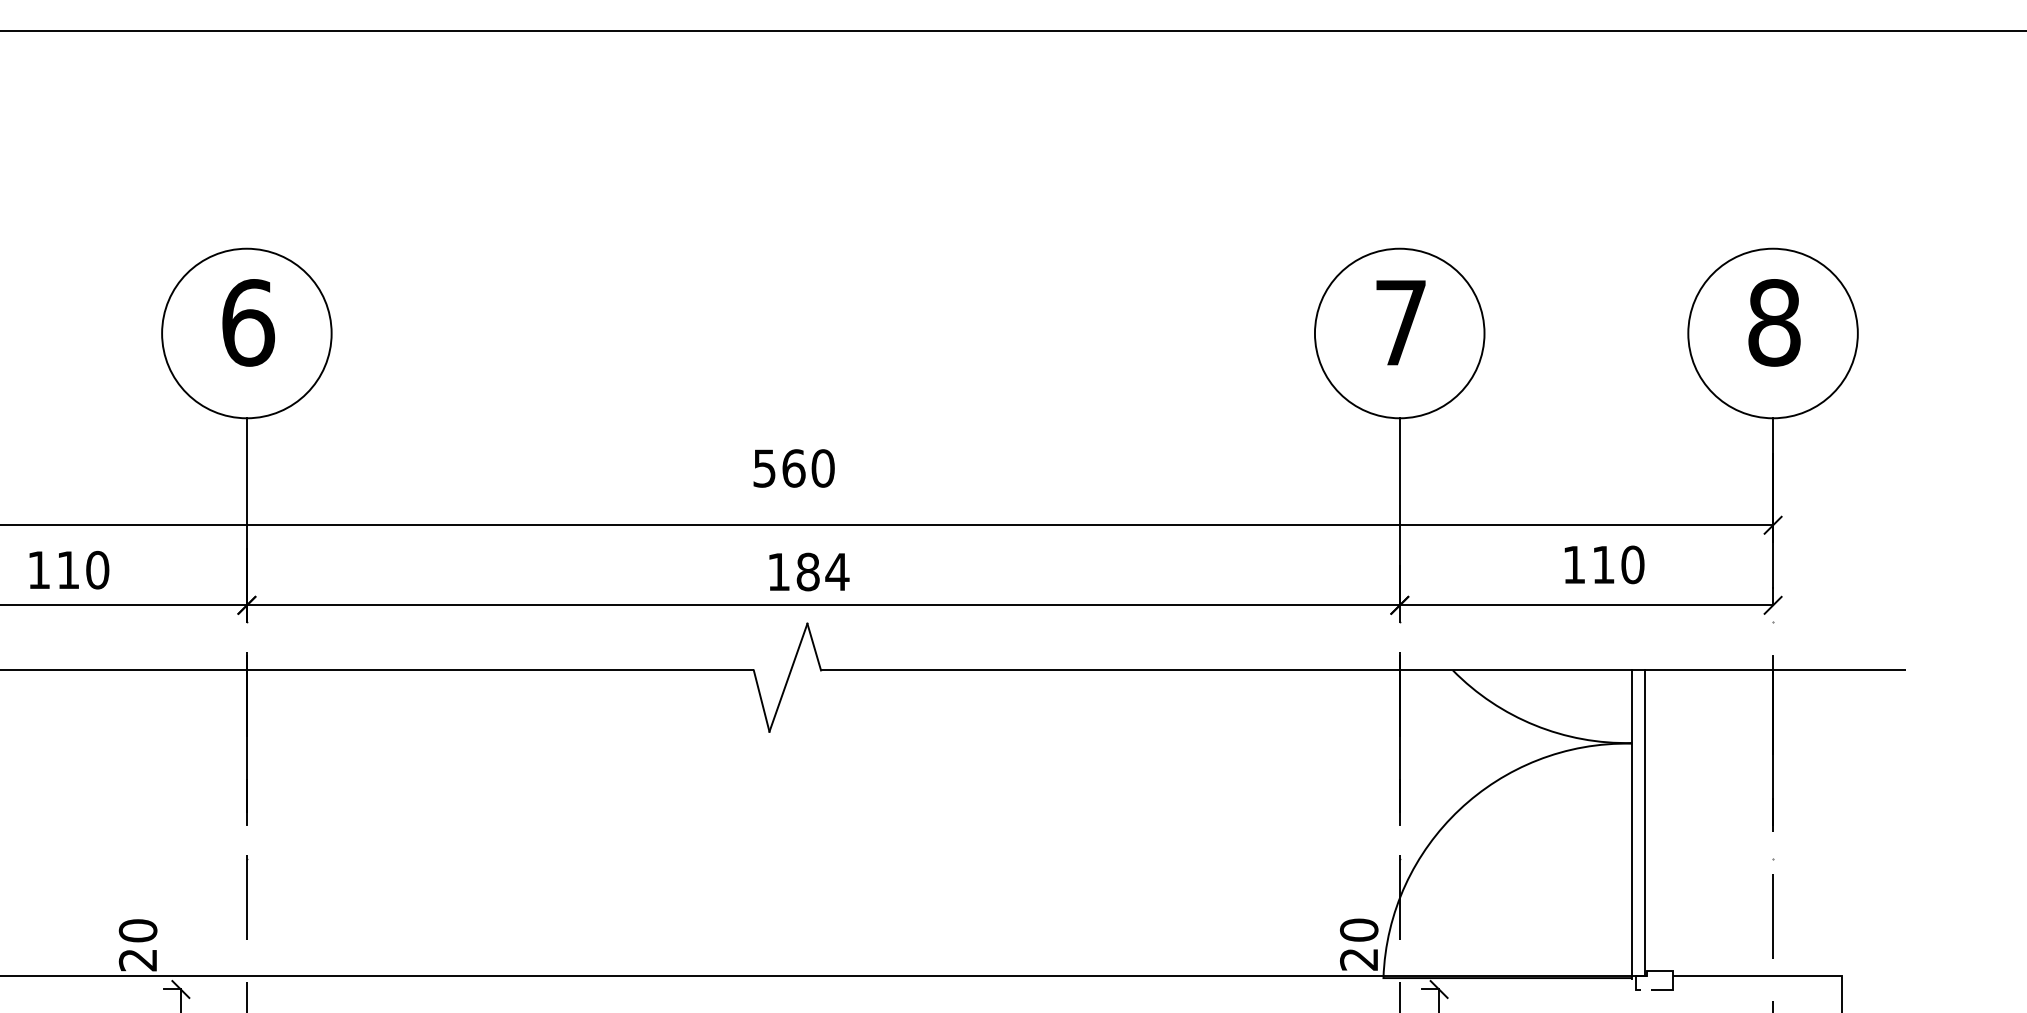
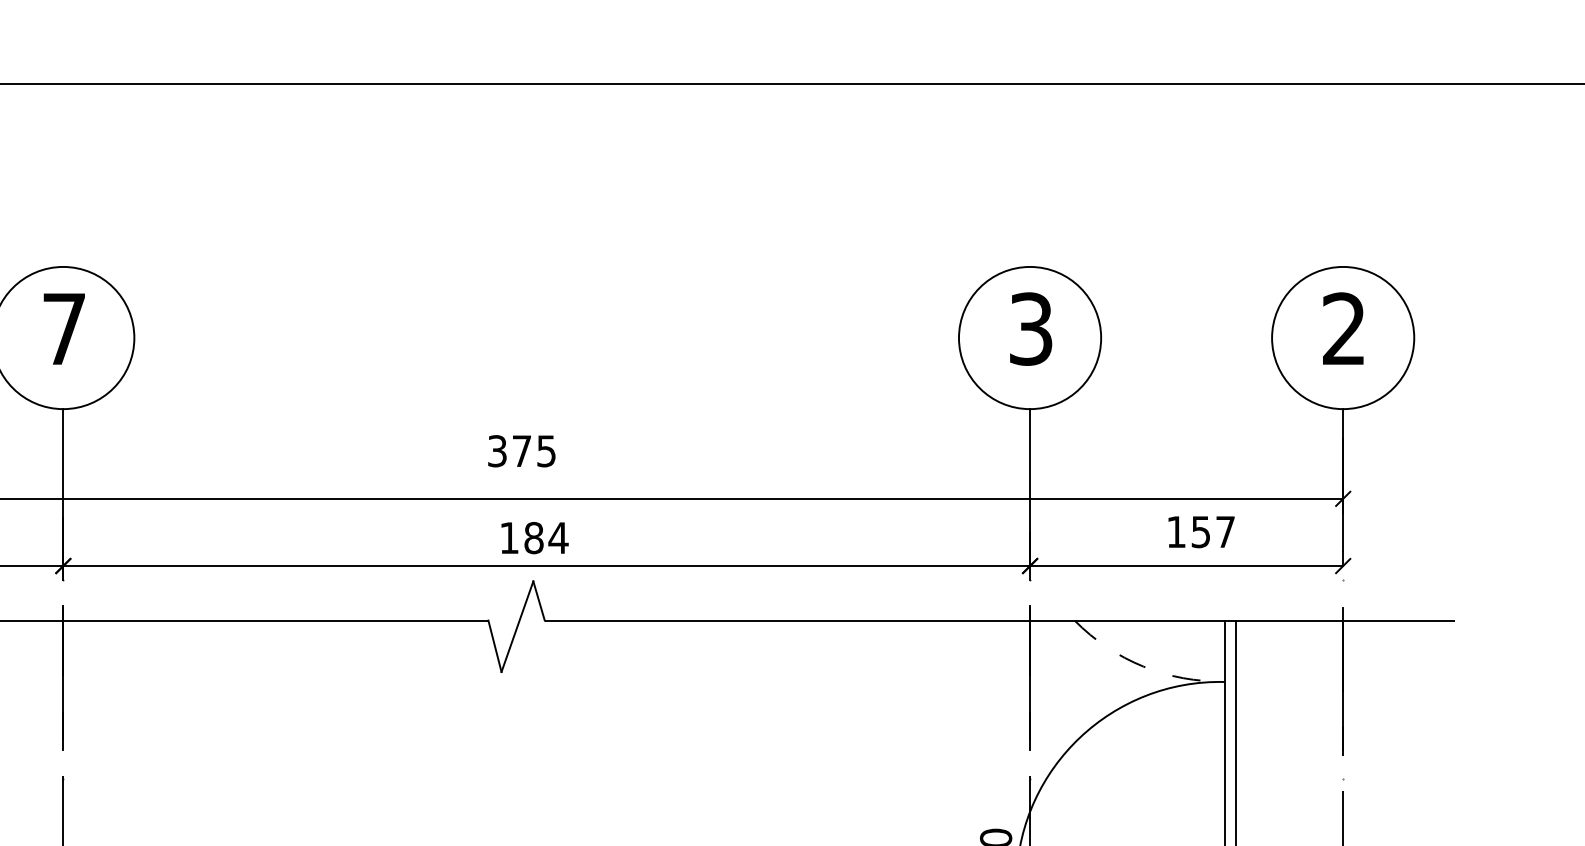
text: (248, 322) -> (64, 328), 6 -> 7
text: (1401, 322) -> (1031, 328), 7 -> 3
text: (1774, 322) -> (1344, 328), 8 -> 2
text: (794, 468) -> (522, 451), 560 -> 375
text: (1618, 564) -> (1213, 531), 110 -> 157
line: (1534, 725) -> (1143, 666), solid -> dashed

